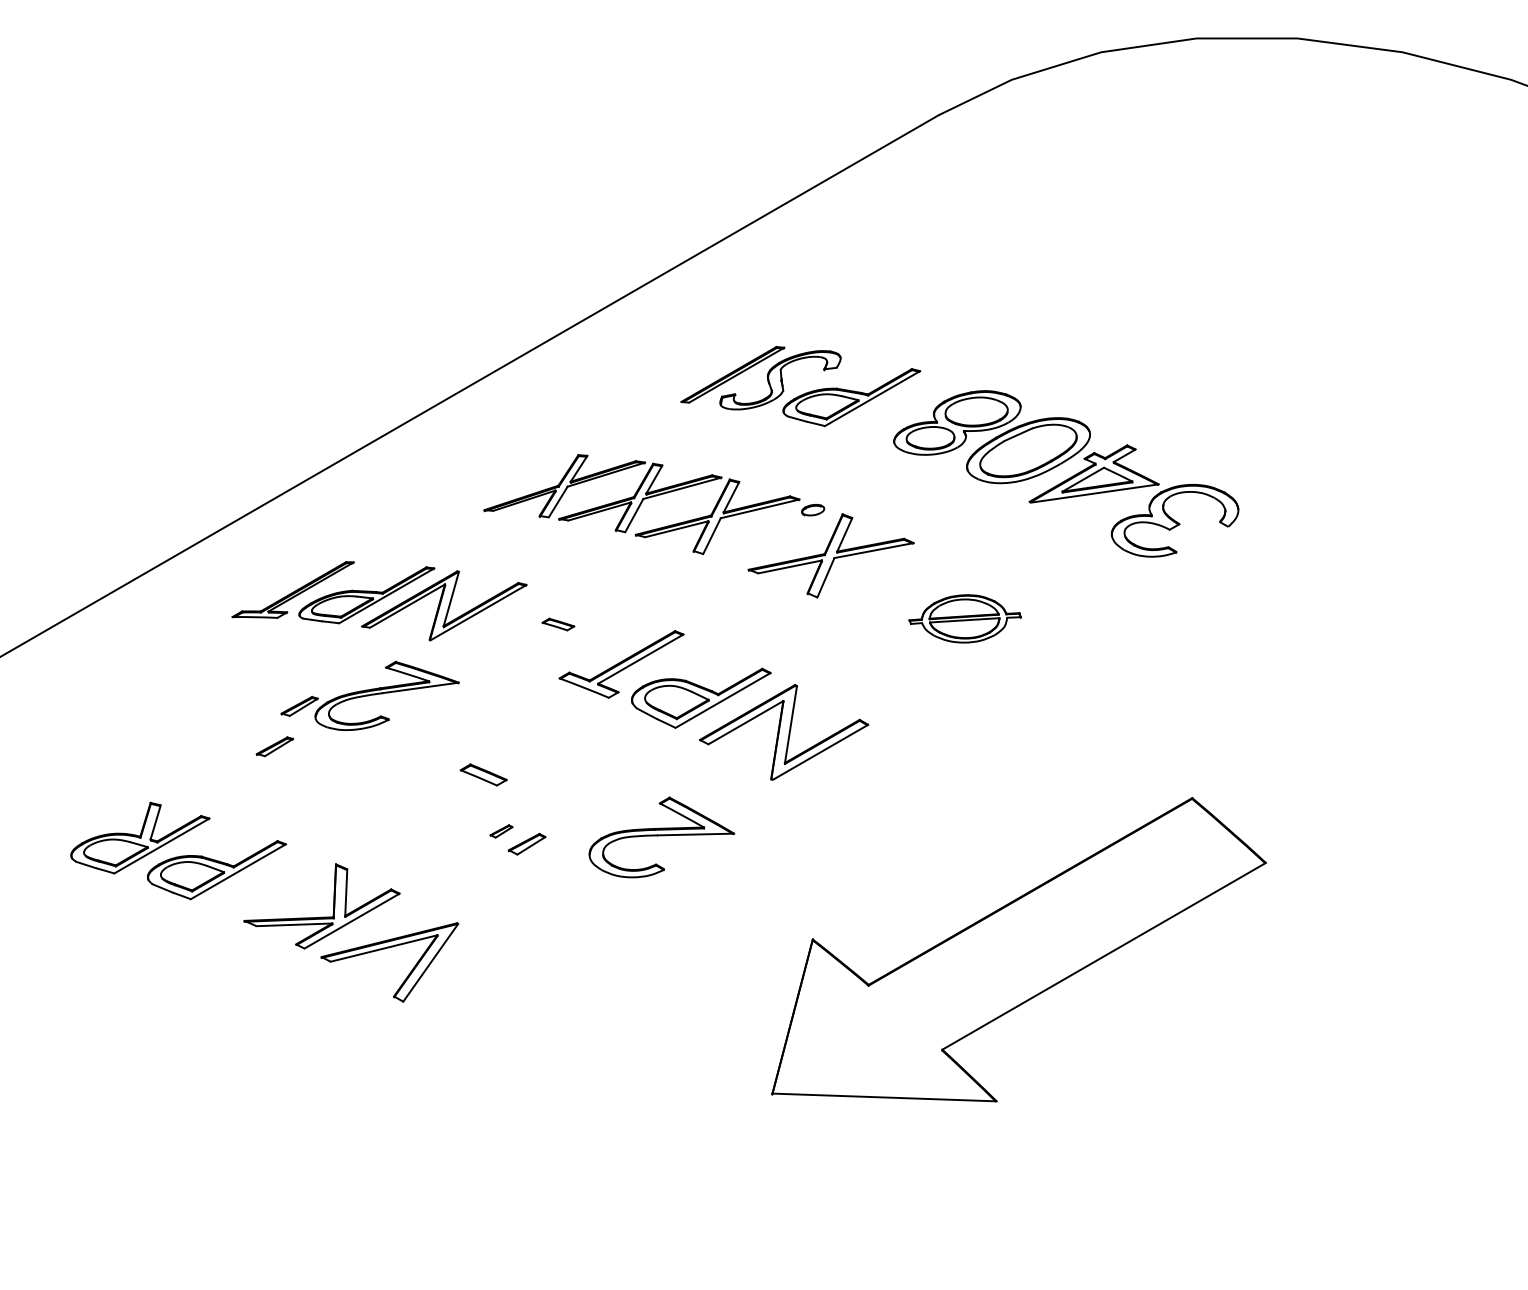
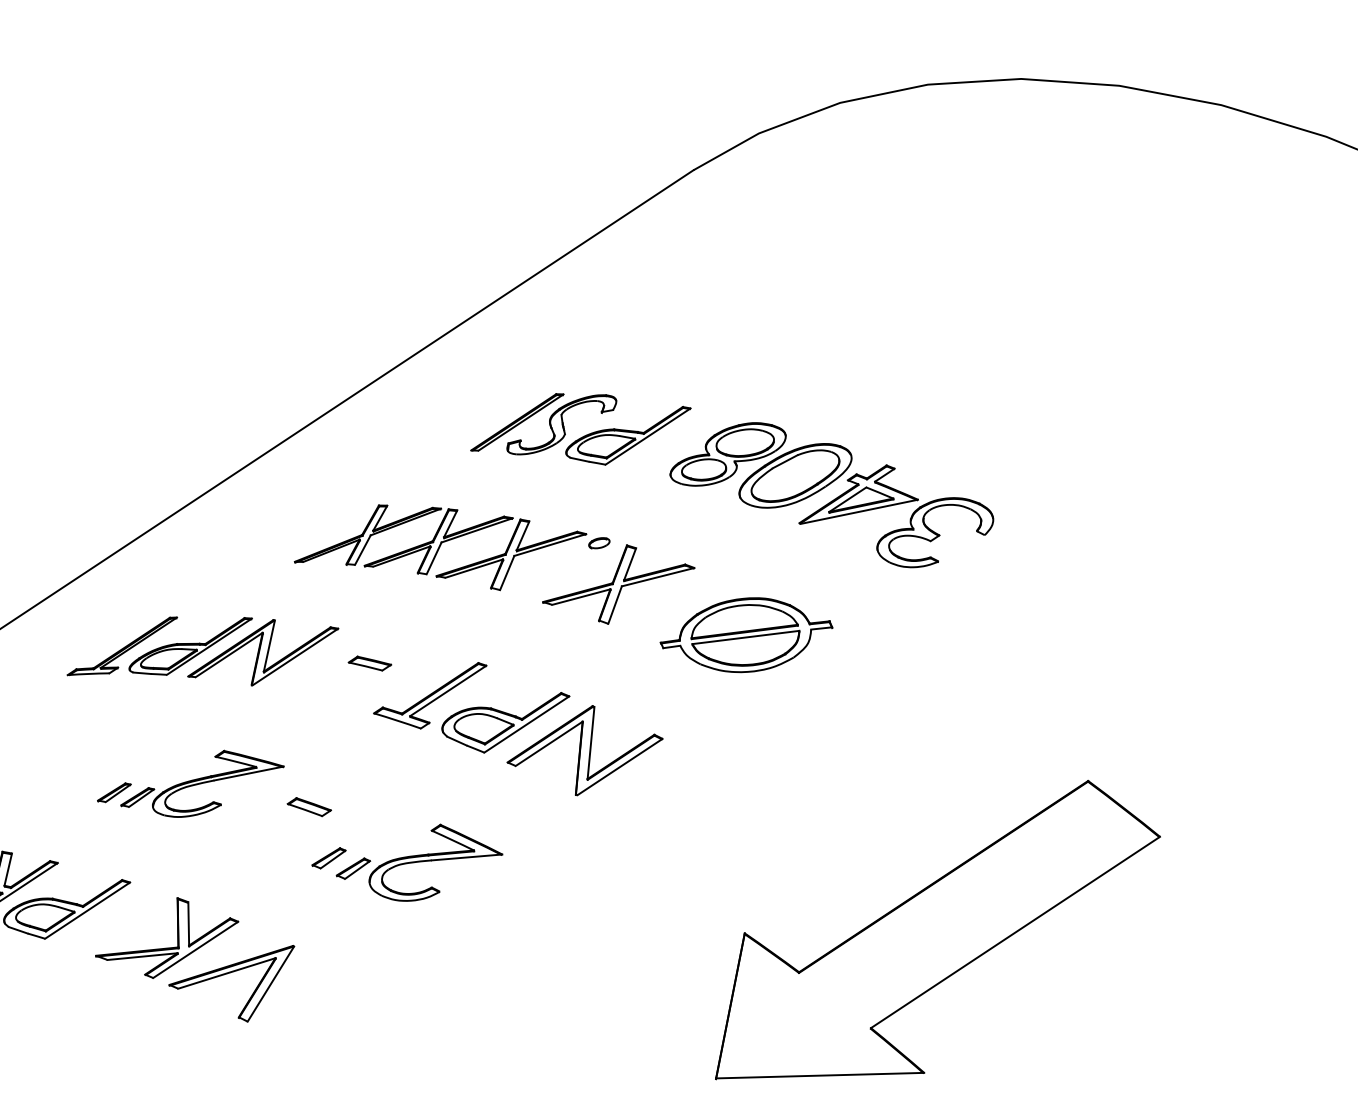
part: (964, 618) -> (745, 634), size x1.67
part: (558, 624) -> (370, 663), size x1.43
part: (369, 695) -> (201, 783), moved
part: (501, 831) -> (329, 858), size x1.67
part: (661, 837) -> (435, 862), moved
part: (1018, 949) -> (935, 931), moved

